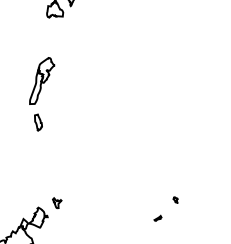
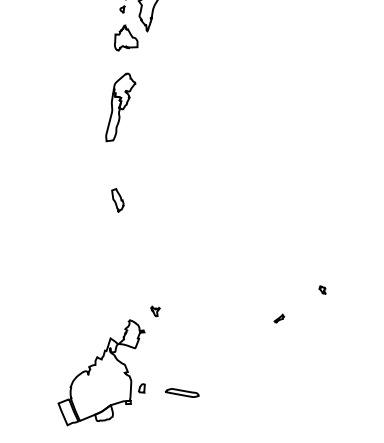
part: (42, 81) -> (120, 107), moved
part: (56, 203) -> (155, 311), size x0.7
part: (157, 218) -> (278, 318), moved

